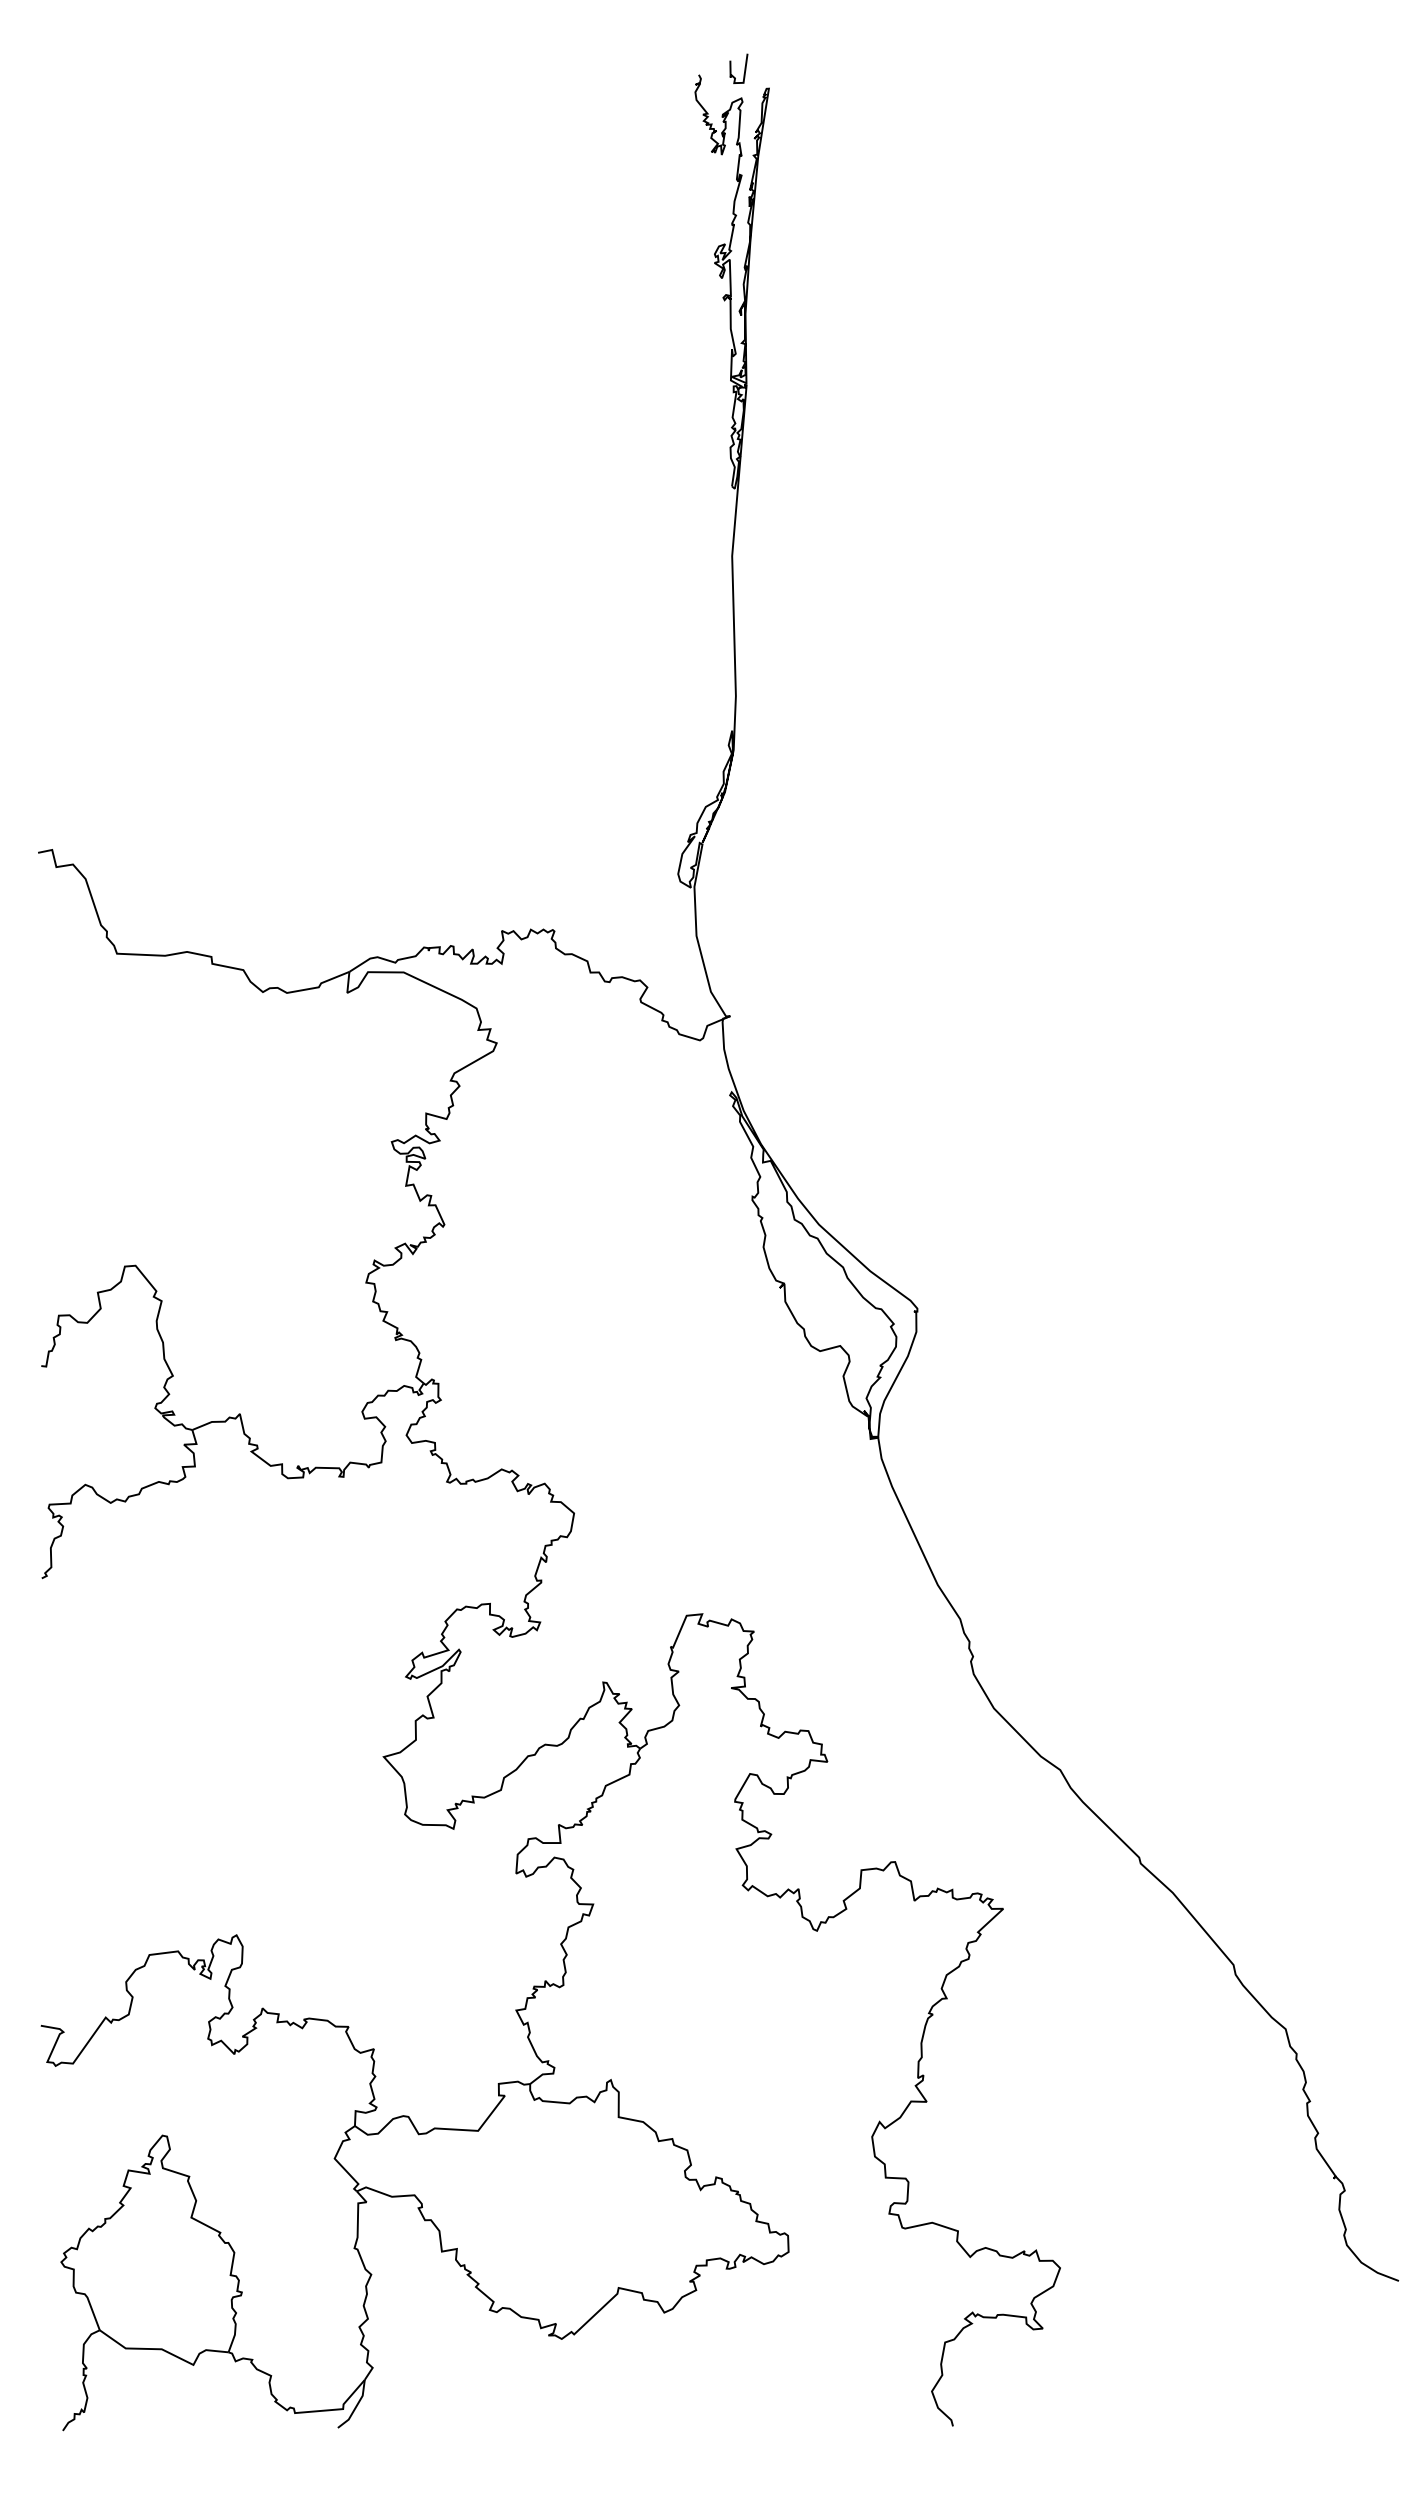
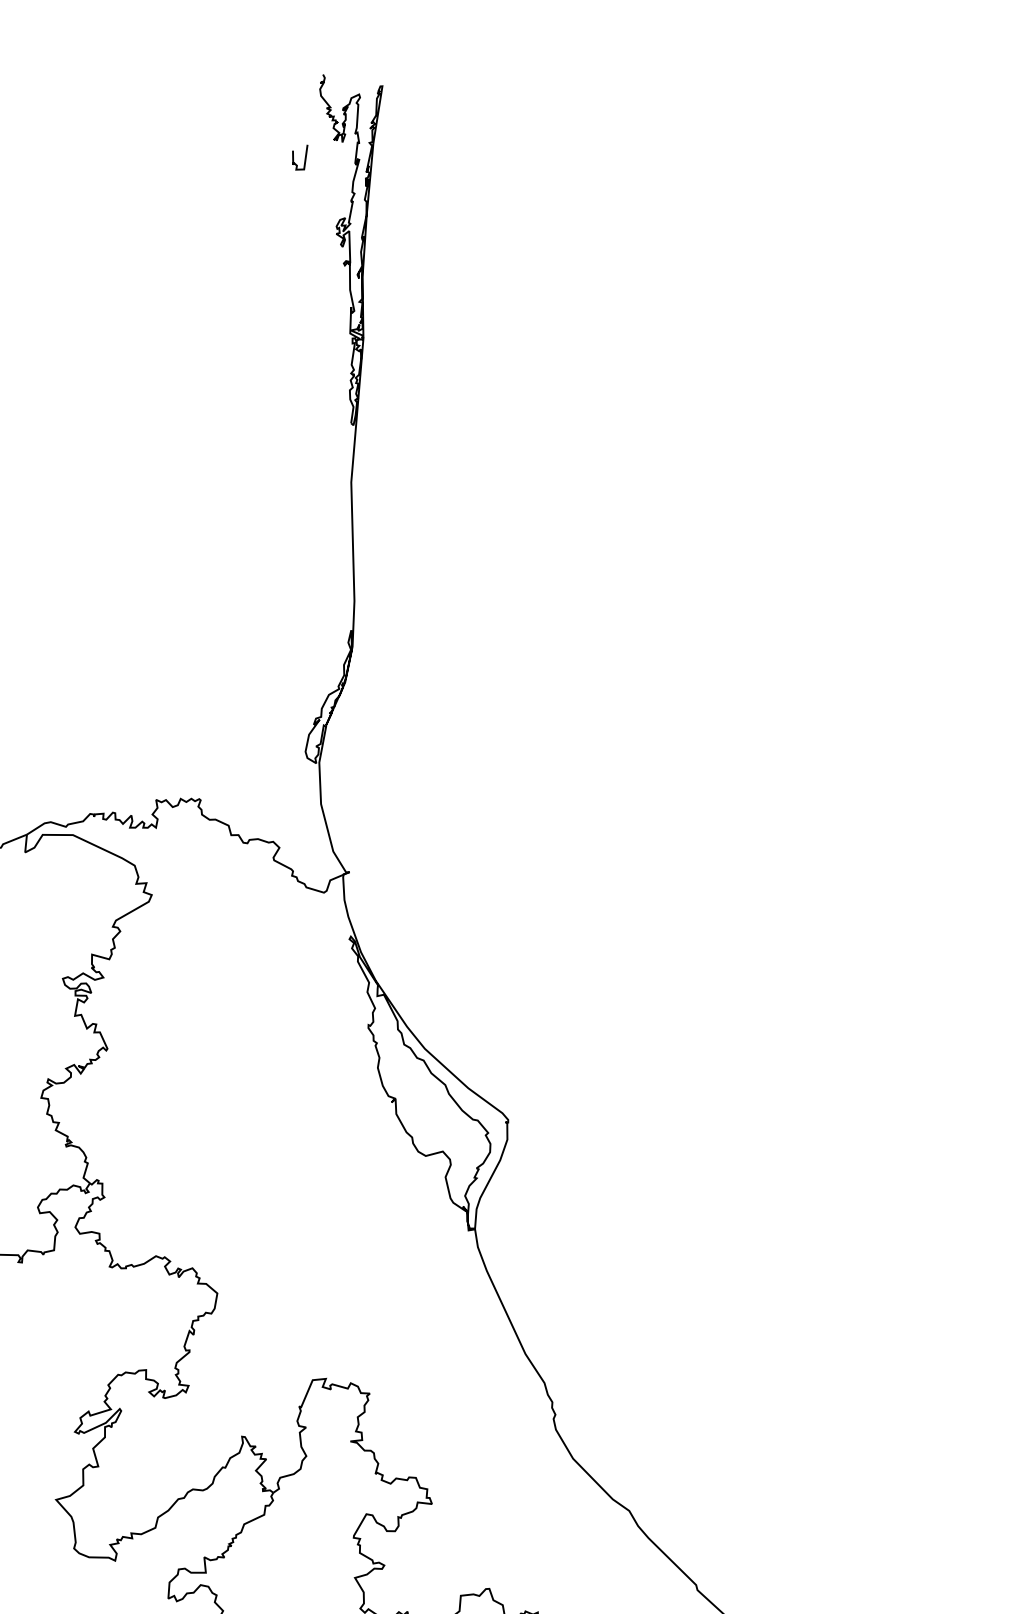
curve: (744, 68) -> (304, 157), moved

